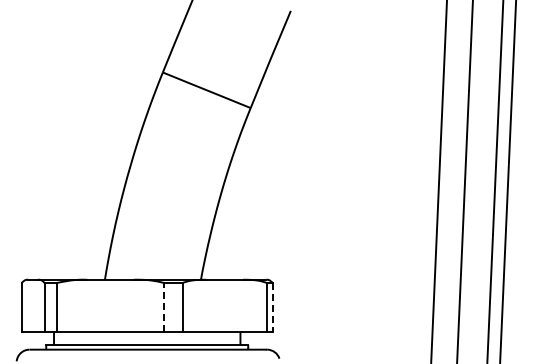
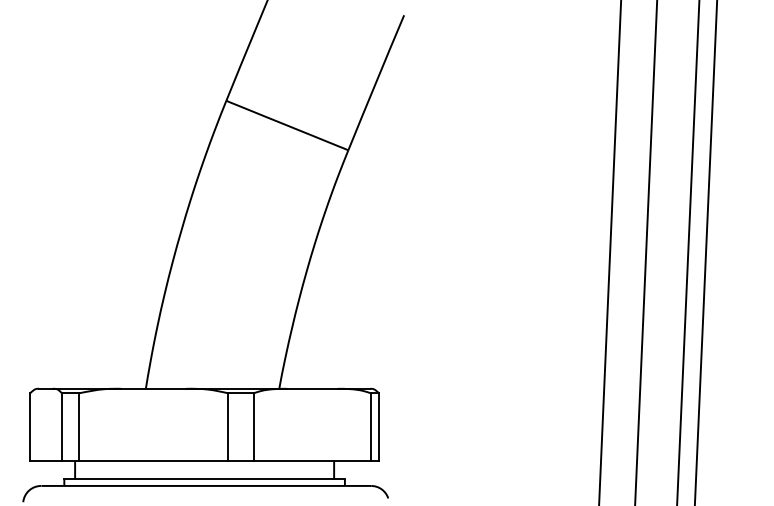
line: (164, 306) -> (228, 425), dashed -> solid
line: (272, 307) -> (378, 427), dashed -> solid

